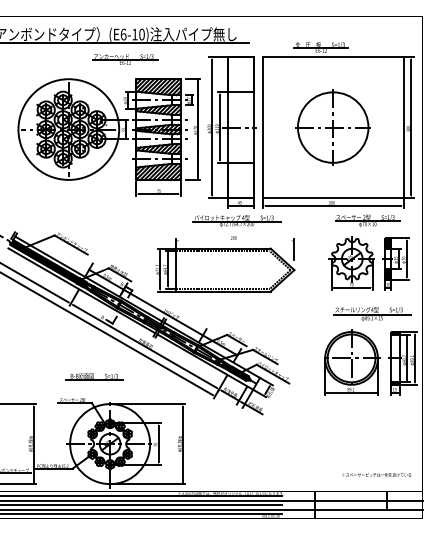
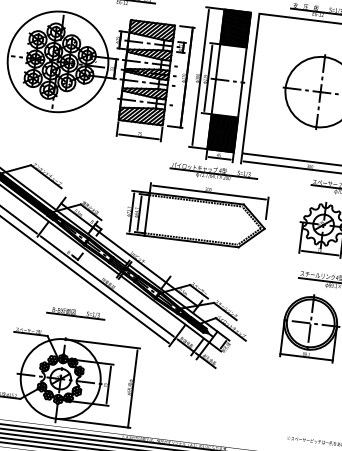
hatch: (240, 74) -> (235, 28), added
hatch: (240, 179) -> (222, 132), added
line: (234, 240) -> (208, 192), added
part: (94, 376) -> (76, 312), moved

